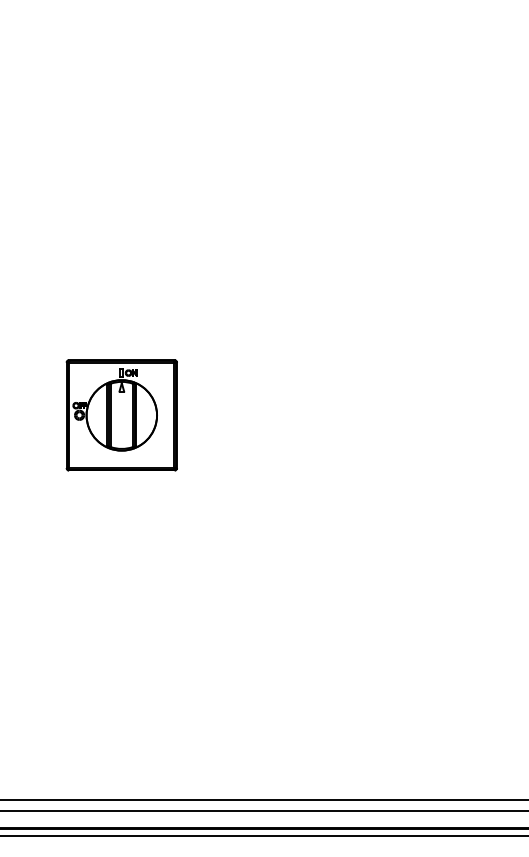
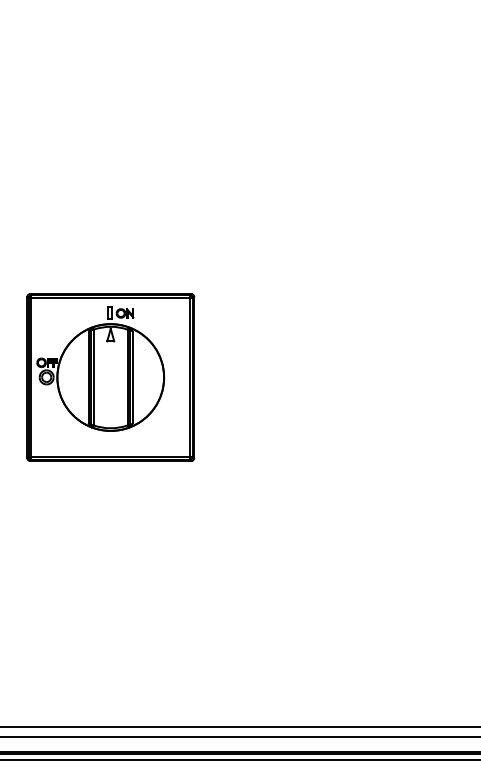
part: (121, 415) -> (110, 377), size x1.67

